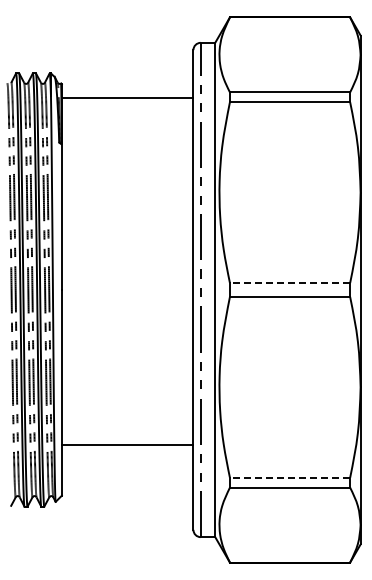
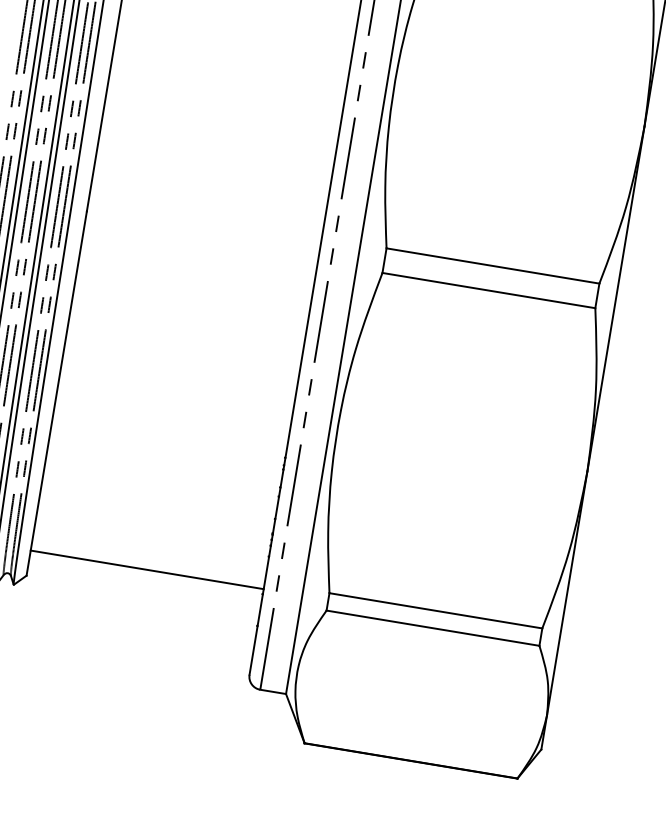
line: (289, 283) -> (491, 266), dashed -> solid
line: (127, 444) -> (146, 569), moved
line: (289, 477) -> (435, 610), dashed -> solid

